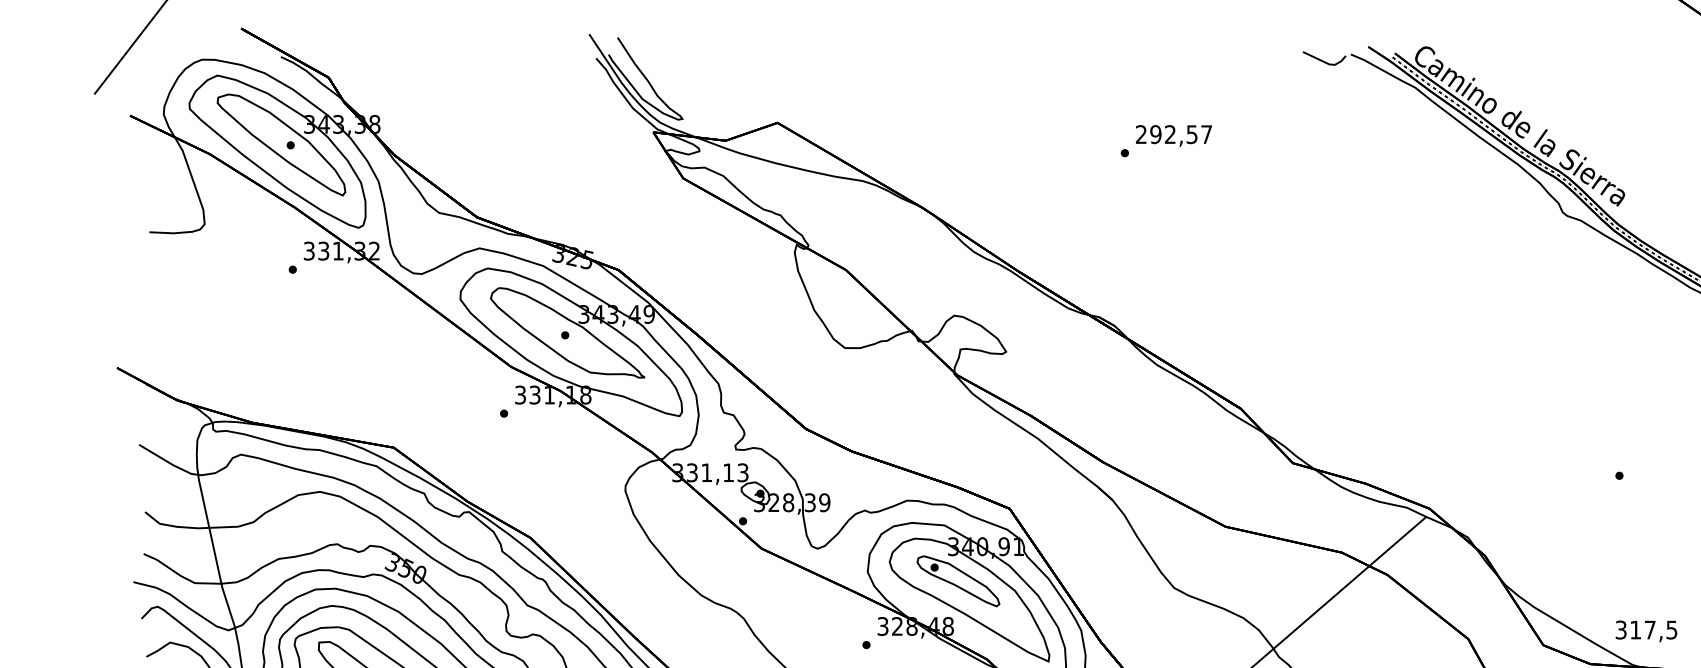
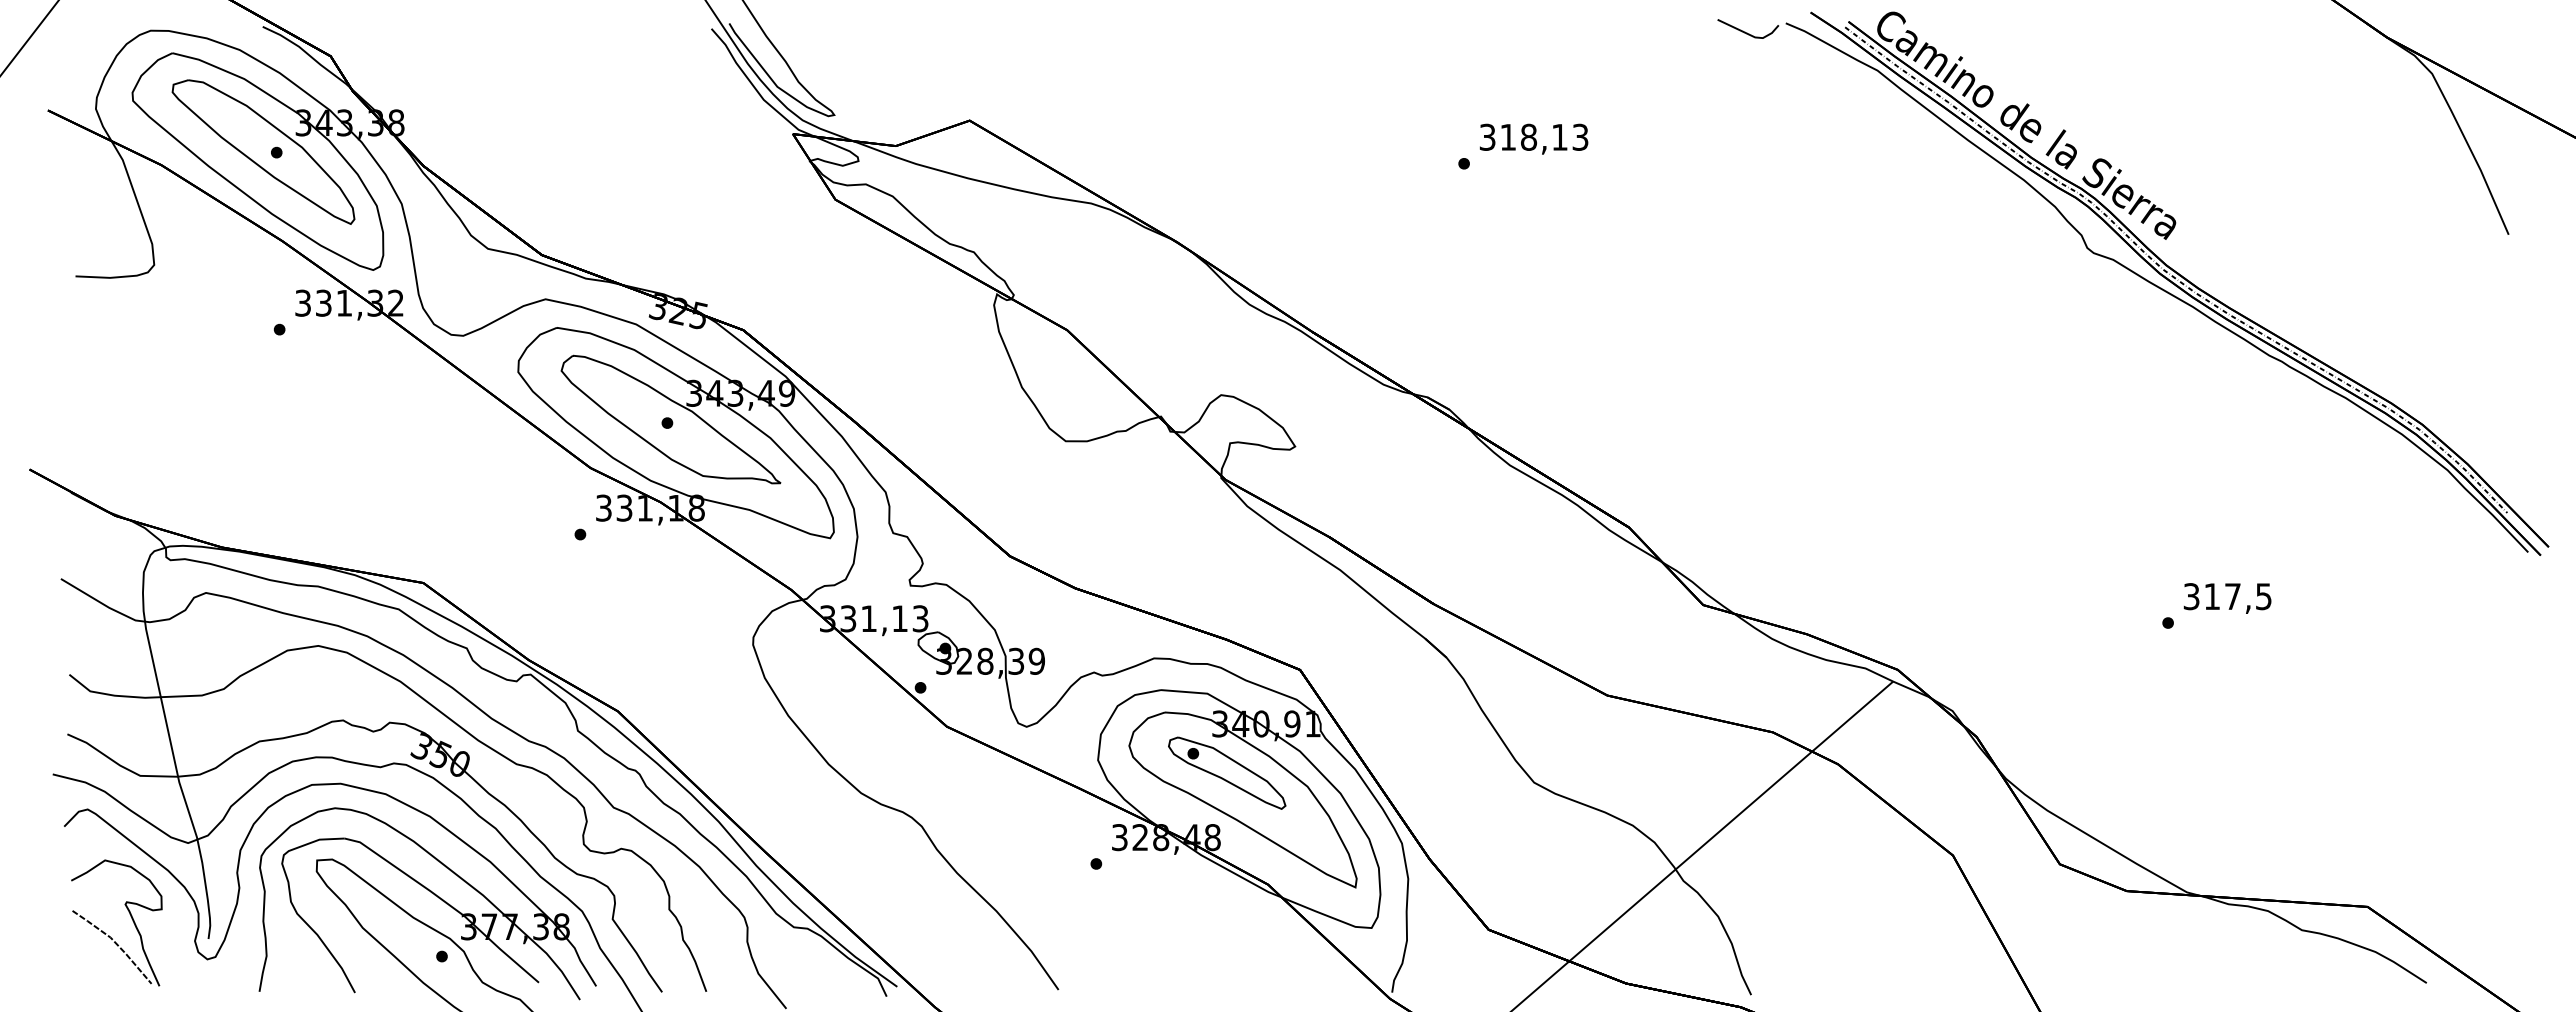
text: (1173, 134) -> (1533, 136), 292,57 -> 318,13
text: (1646, 631) -> (2227, 598), moved

